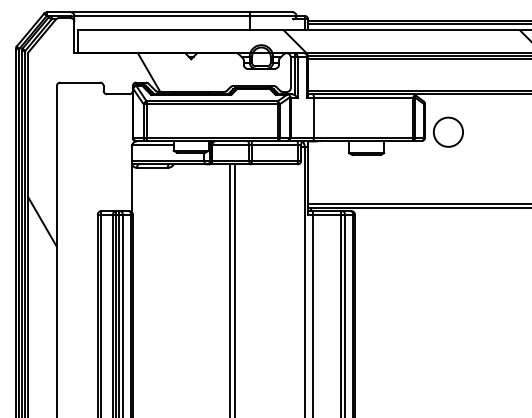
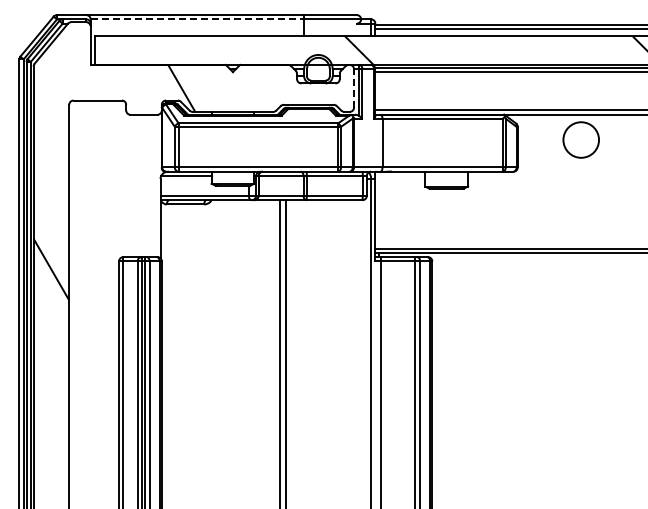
line: (162, 16) -> (197, 19), solid -> dashed
line: (291, 71) -> (354, 87), solid -> dashed
circle: (447, 131) -> (580, 139), moved

